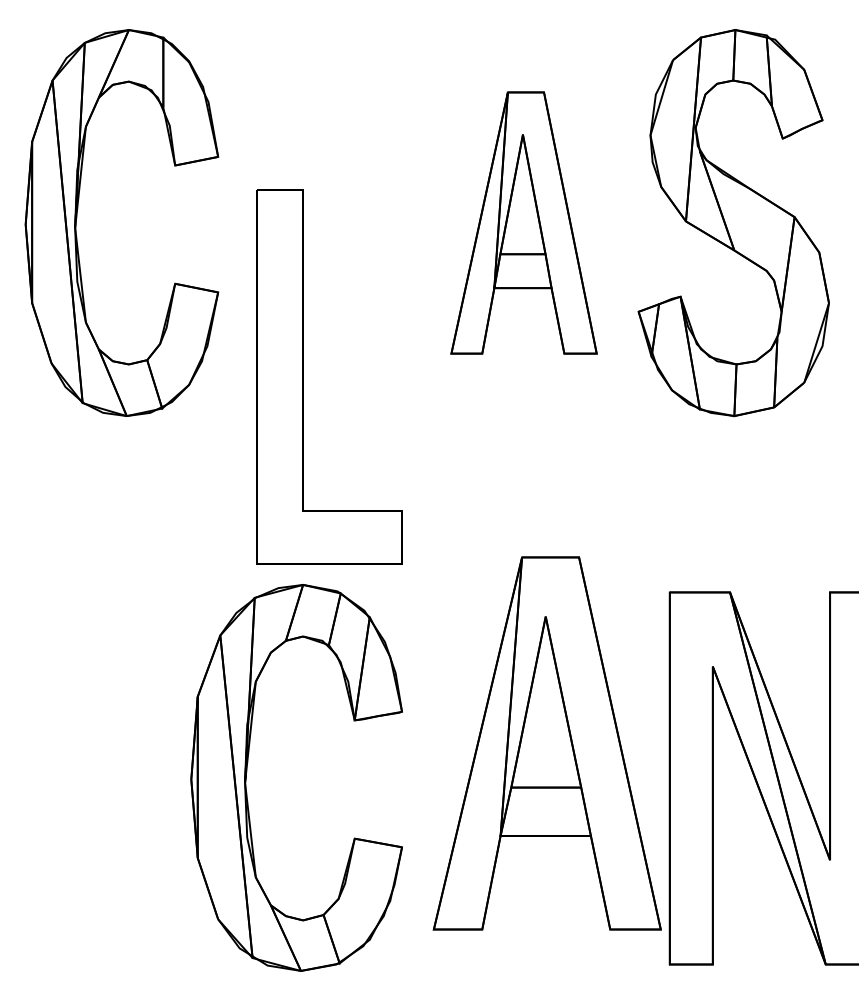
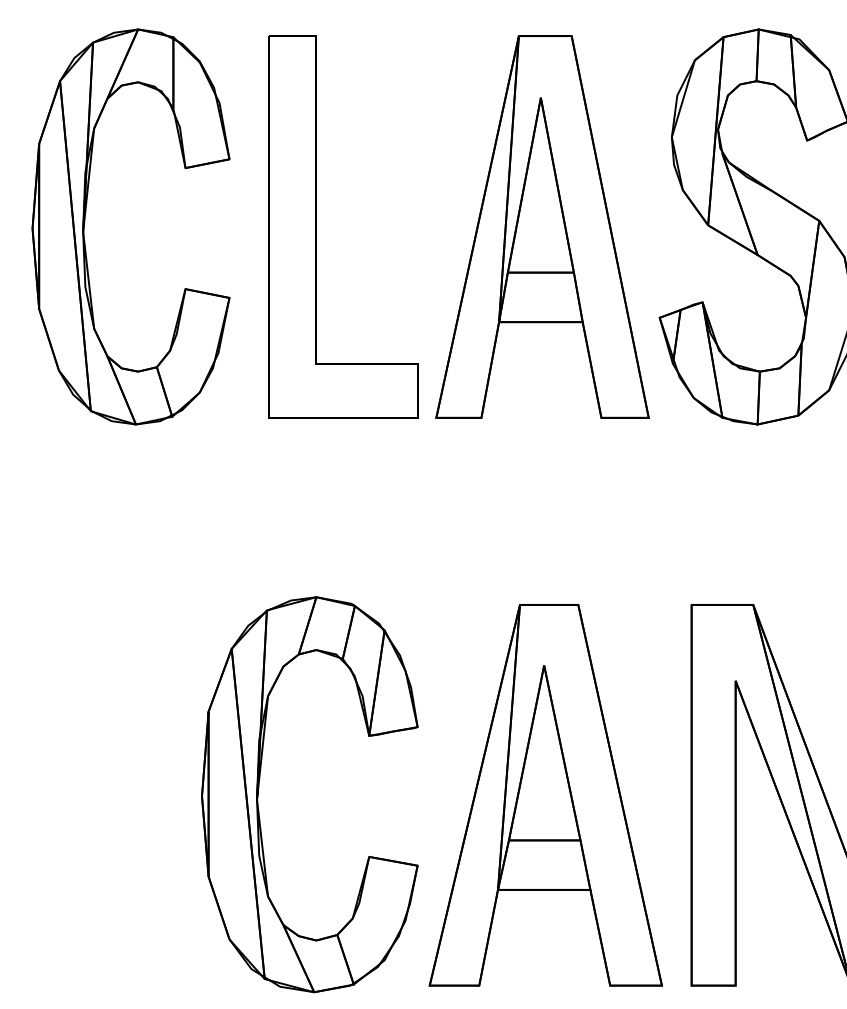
part: (523, 222) -> (541, 226), size x1.43
part: (303, 376) -> (316, 226), moved
part: (546, 743) -> (544, 795), moved

